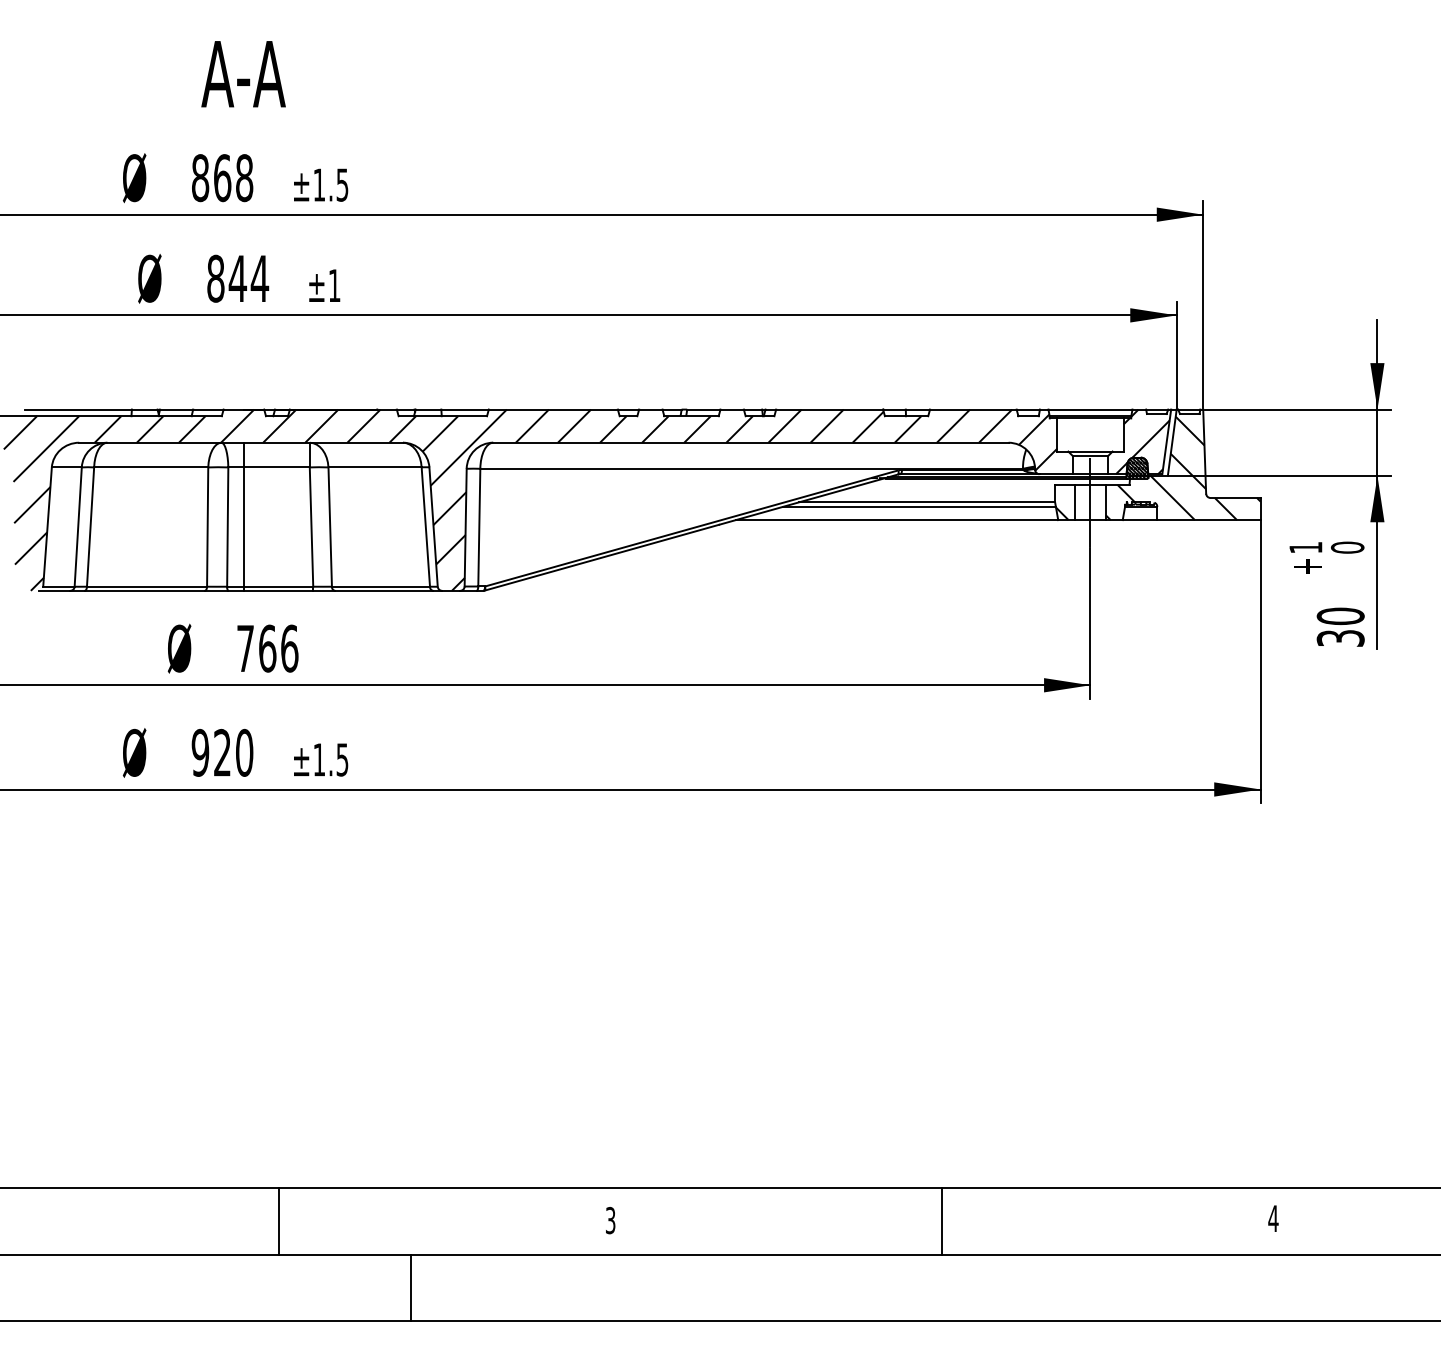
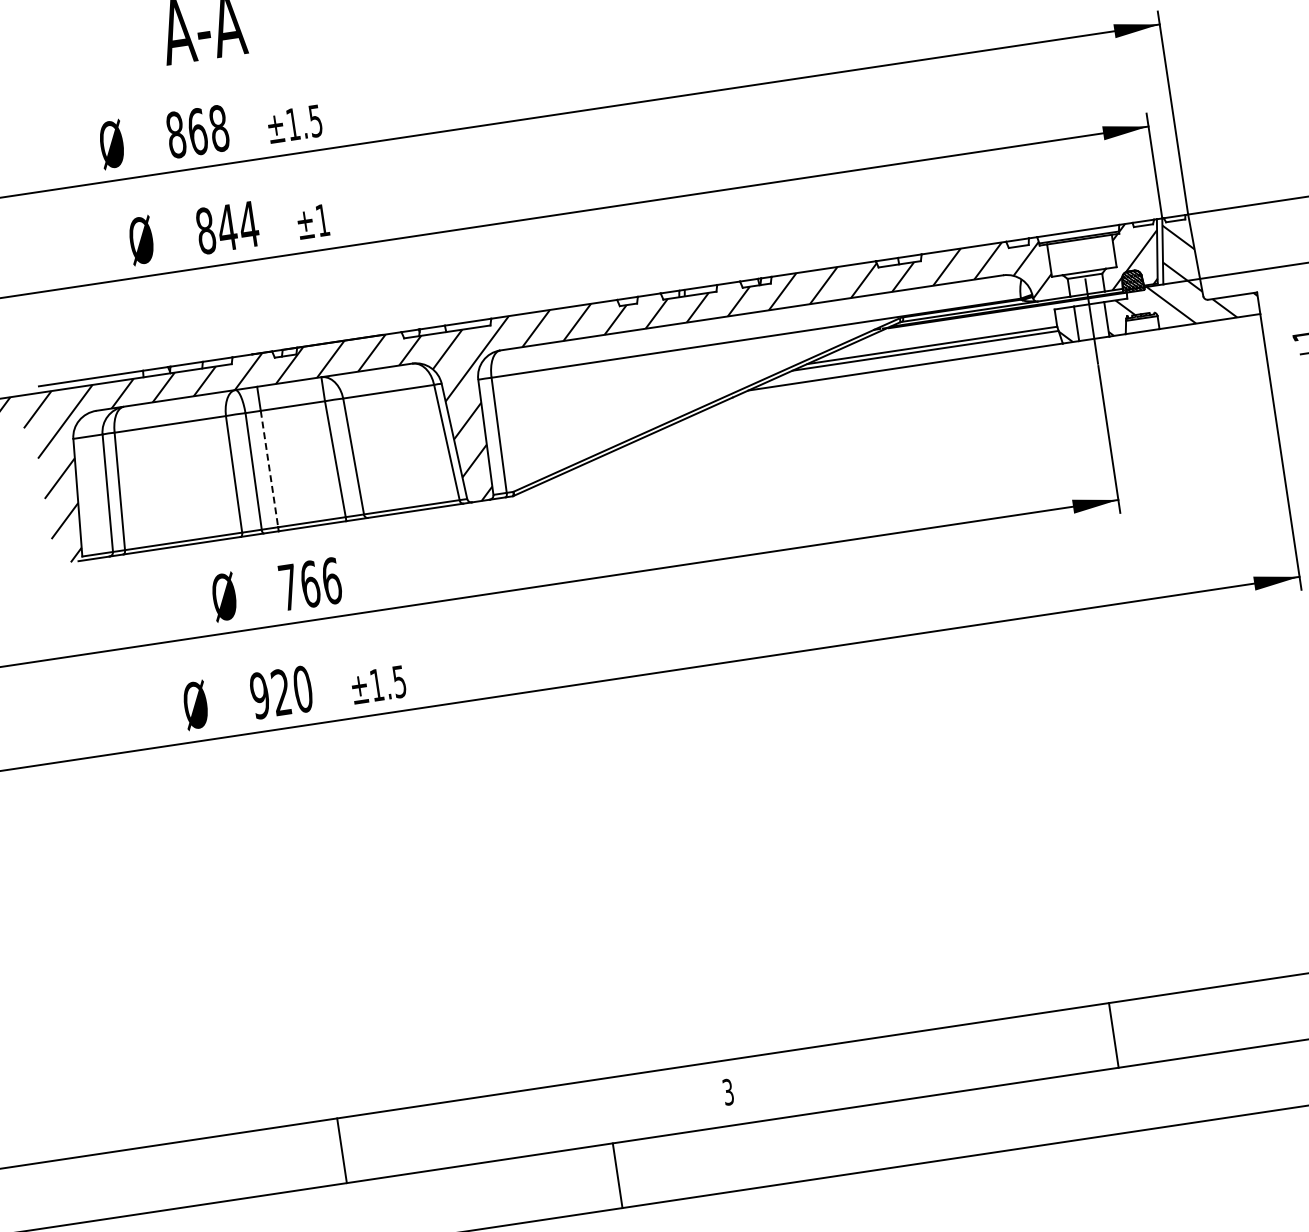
line: (243, 527) -> (269, 469), solid -> dashed
line: (278, 1221) -> (341, 1150), moved
line: (941, 1221) -> (1113, 1035), moved
line: (411, 1287) -> (617, 1175), moved

